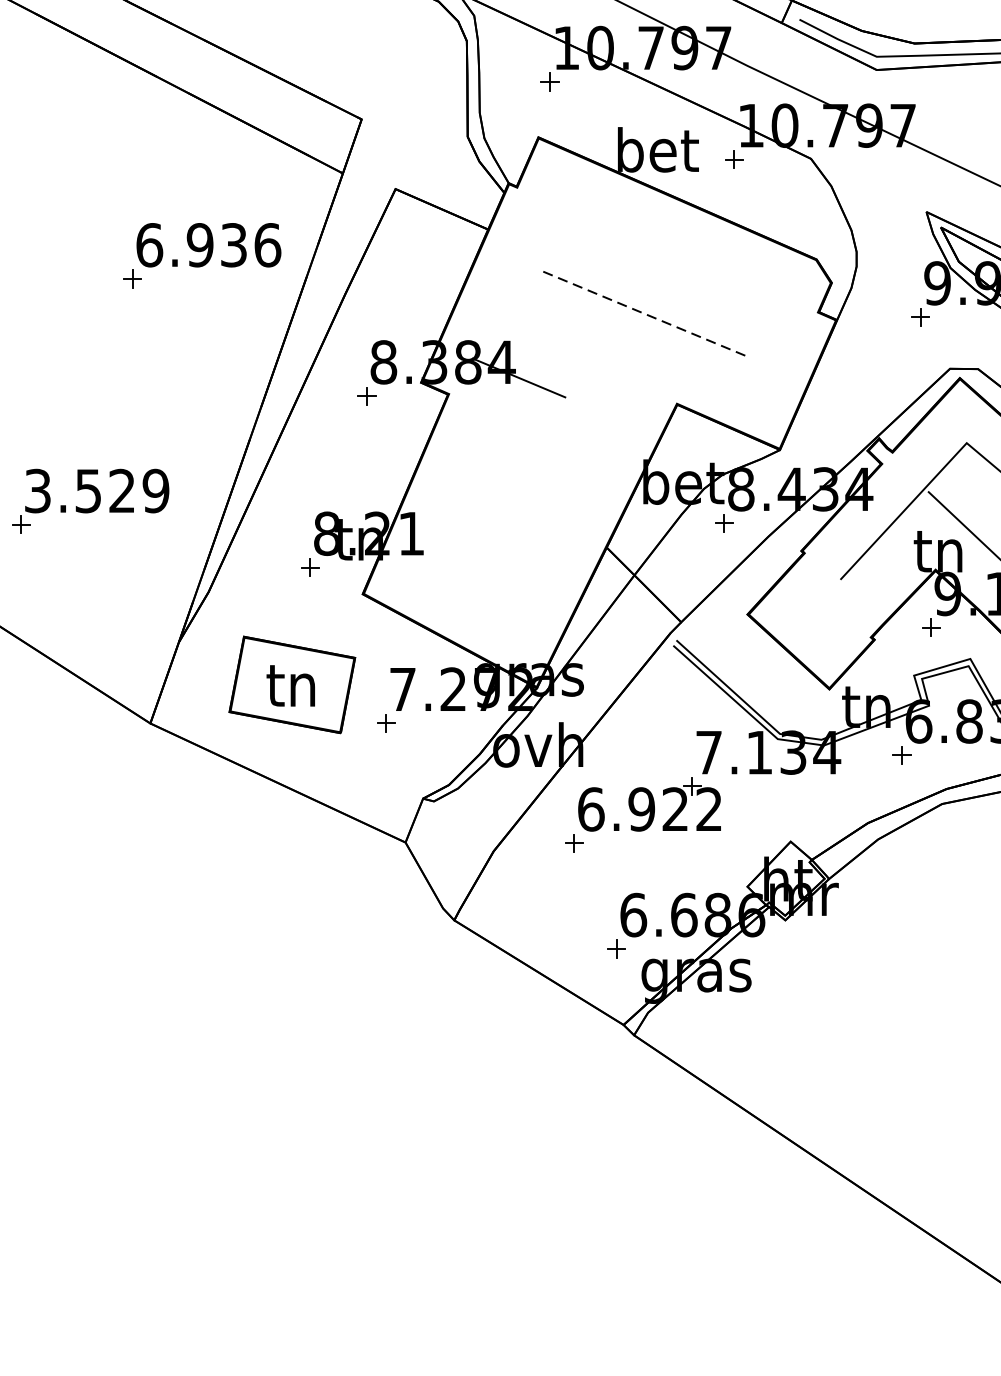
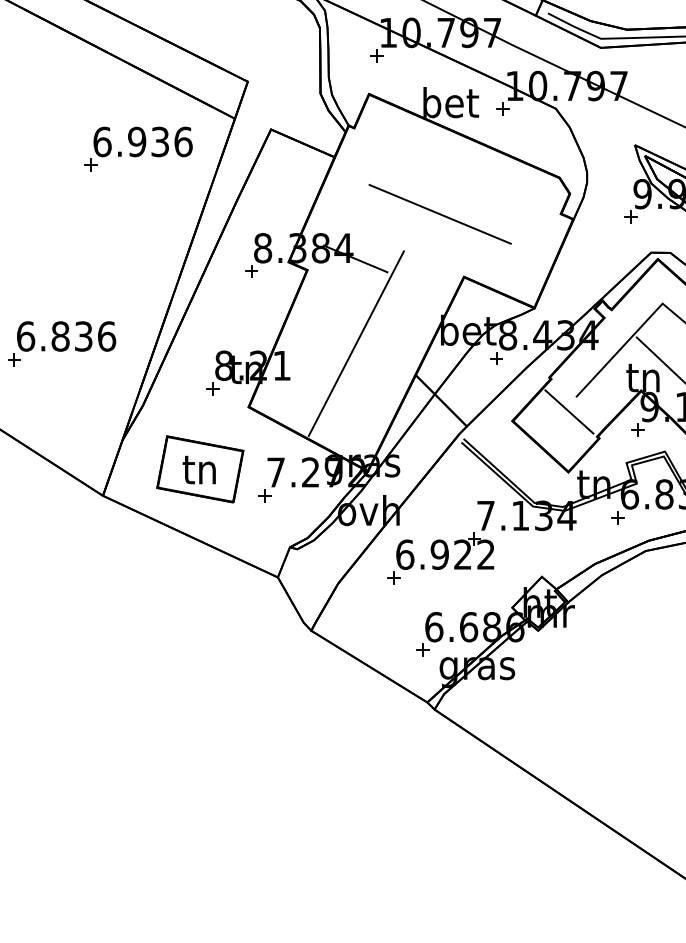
part: (202, 254) -> (138, 148), moved
line: (641, 313) -> (439, 214), dashed -> solid
text: (97, 491) -> (66, 336), 3.529 -> 6.836
line: (518, 501) -> (355, 343), added
line: (830, 600) -> (569, 411), added

